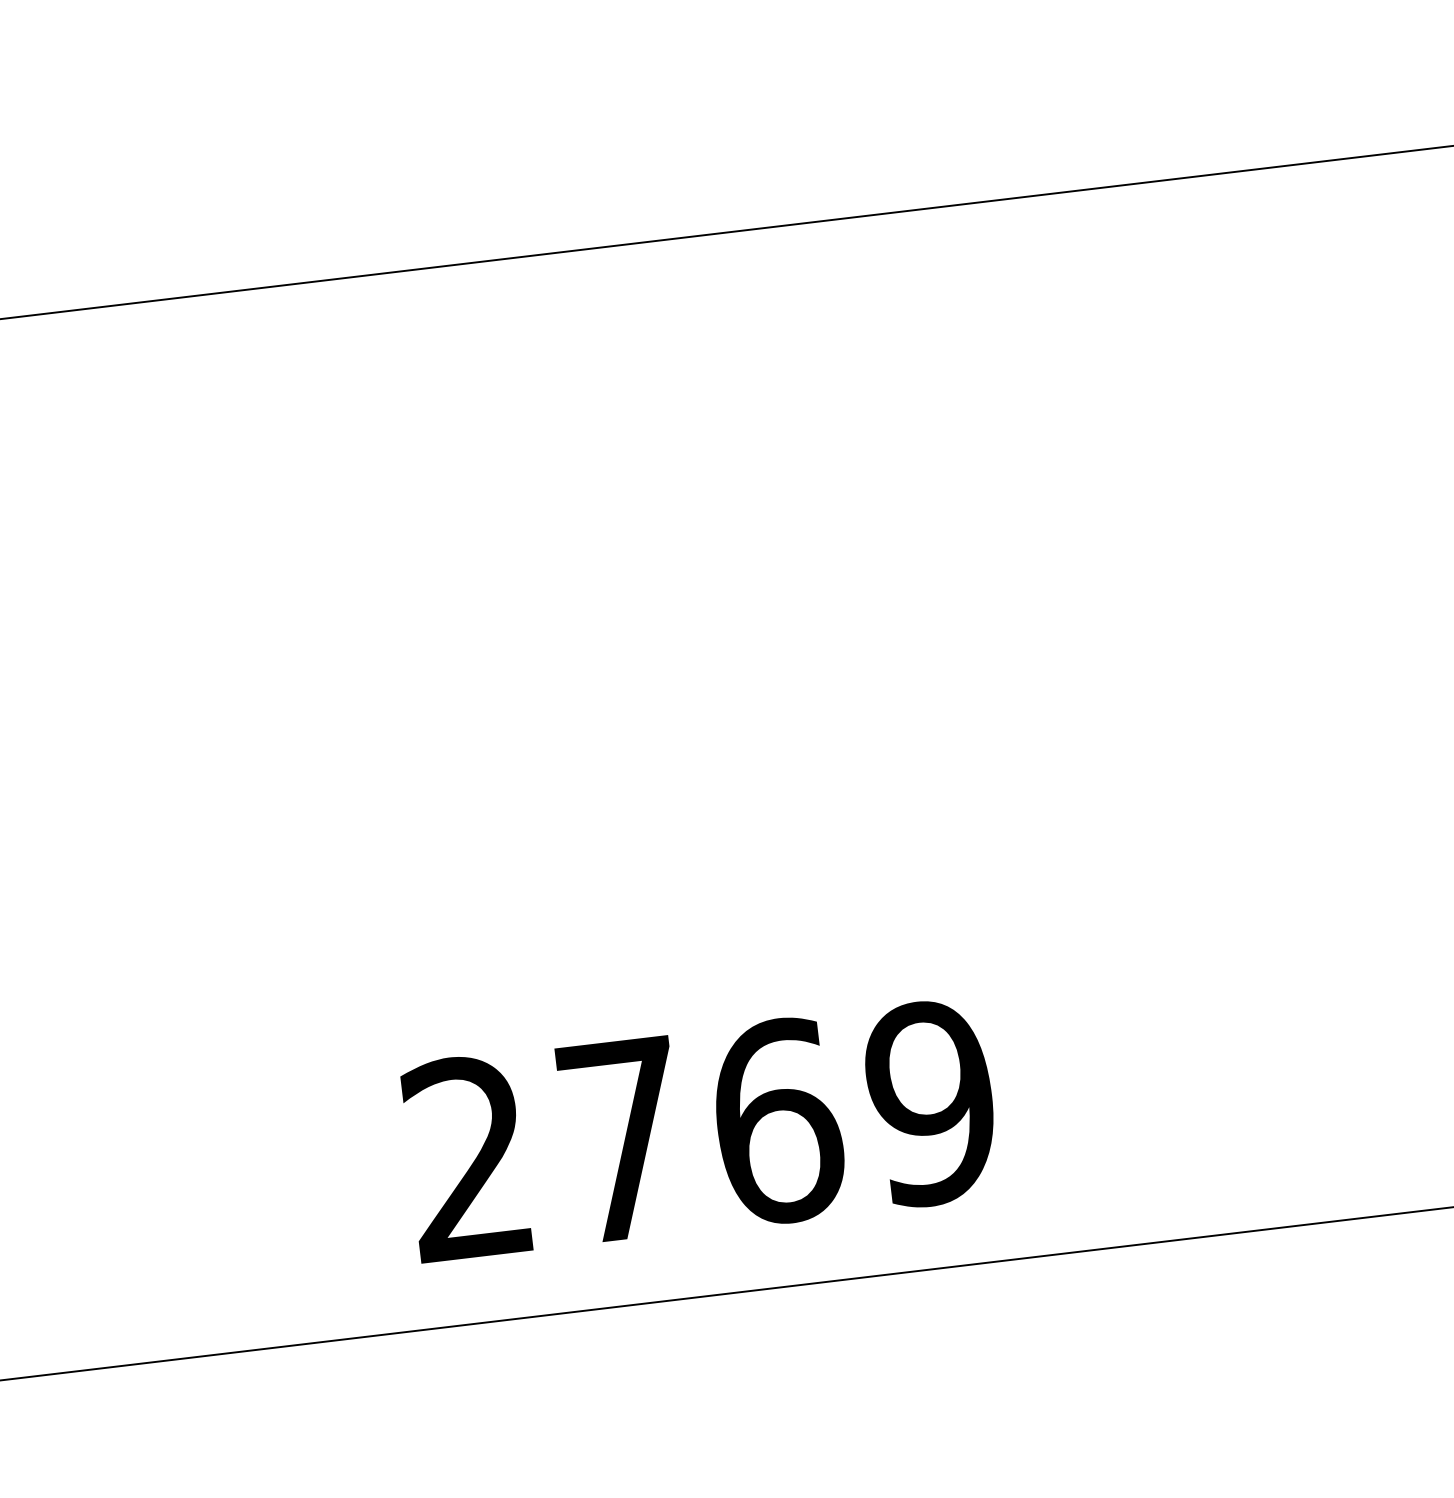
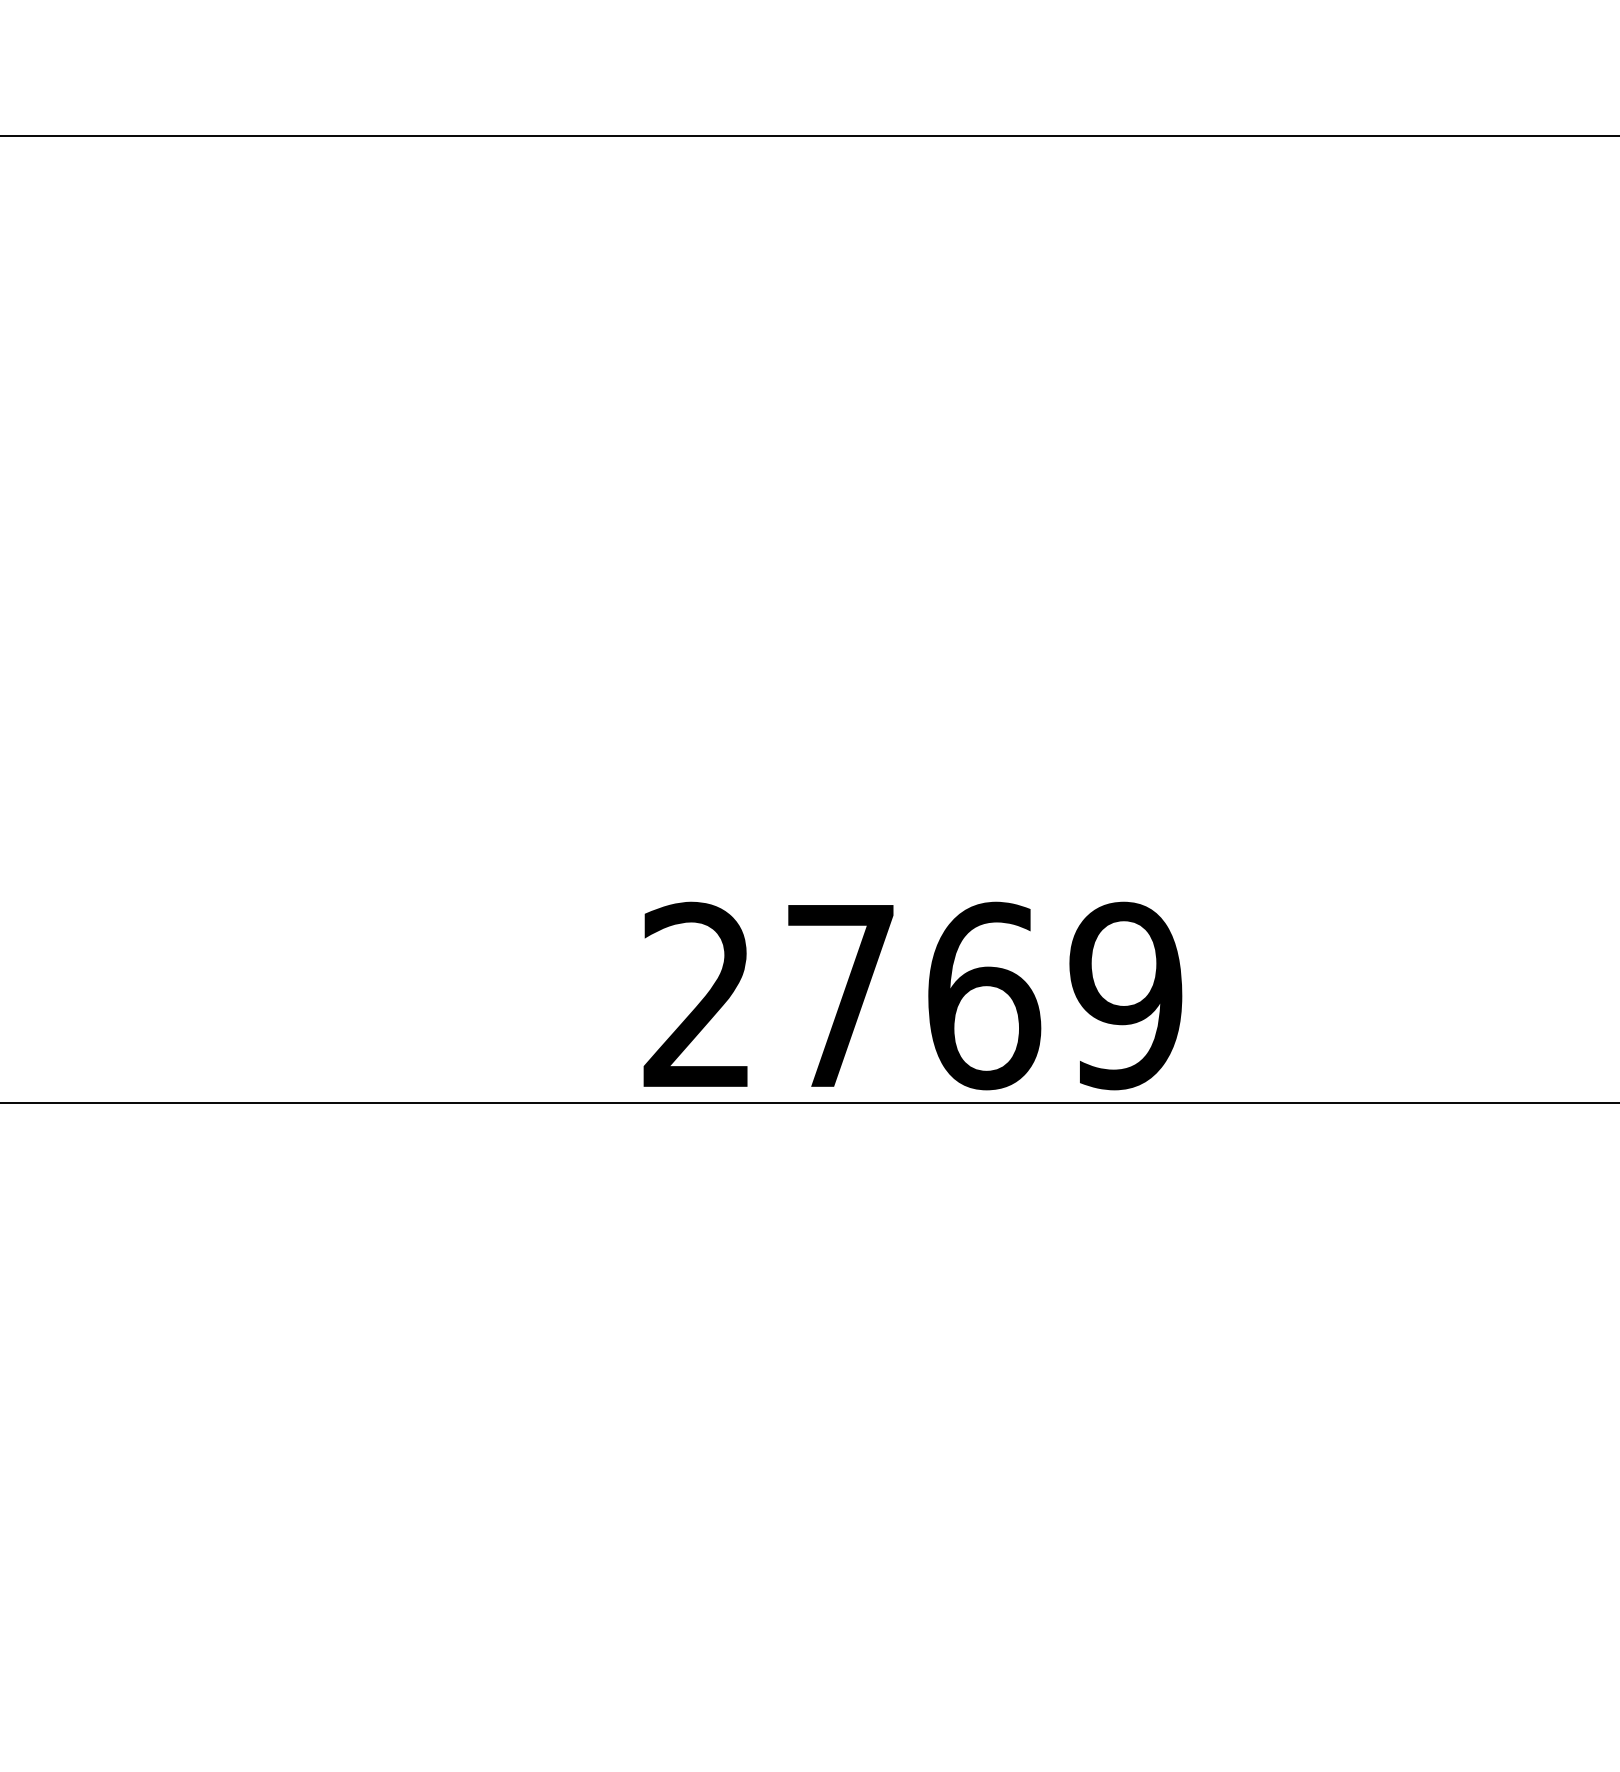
text: (700, 1130) -> (912, 995), moved

